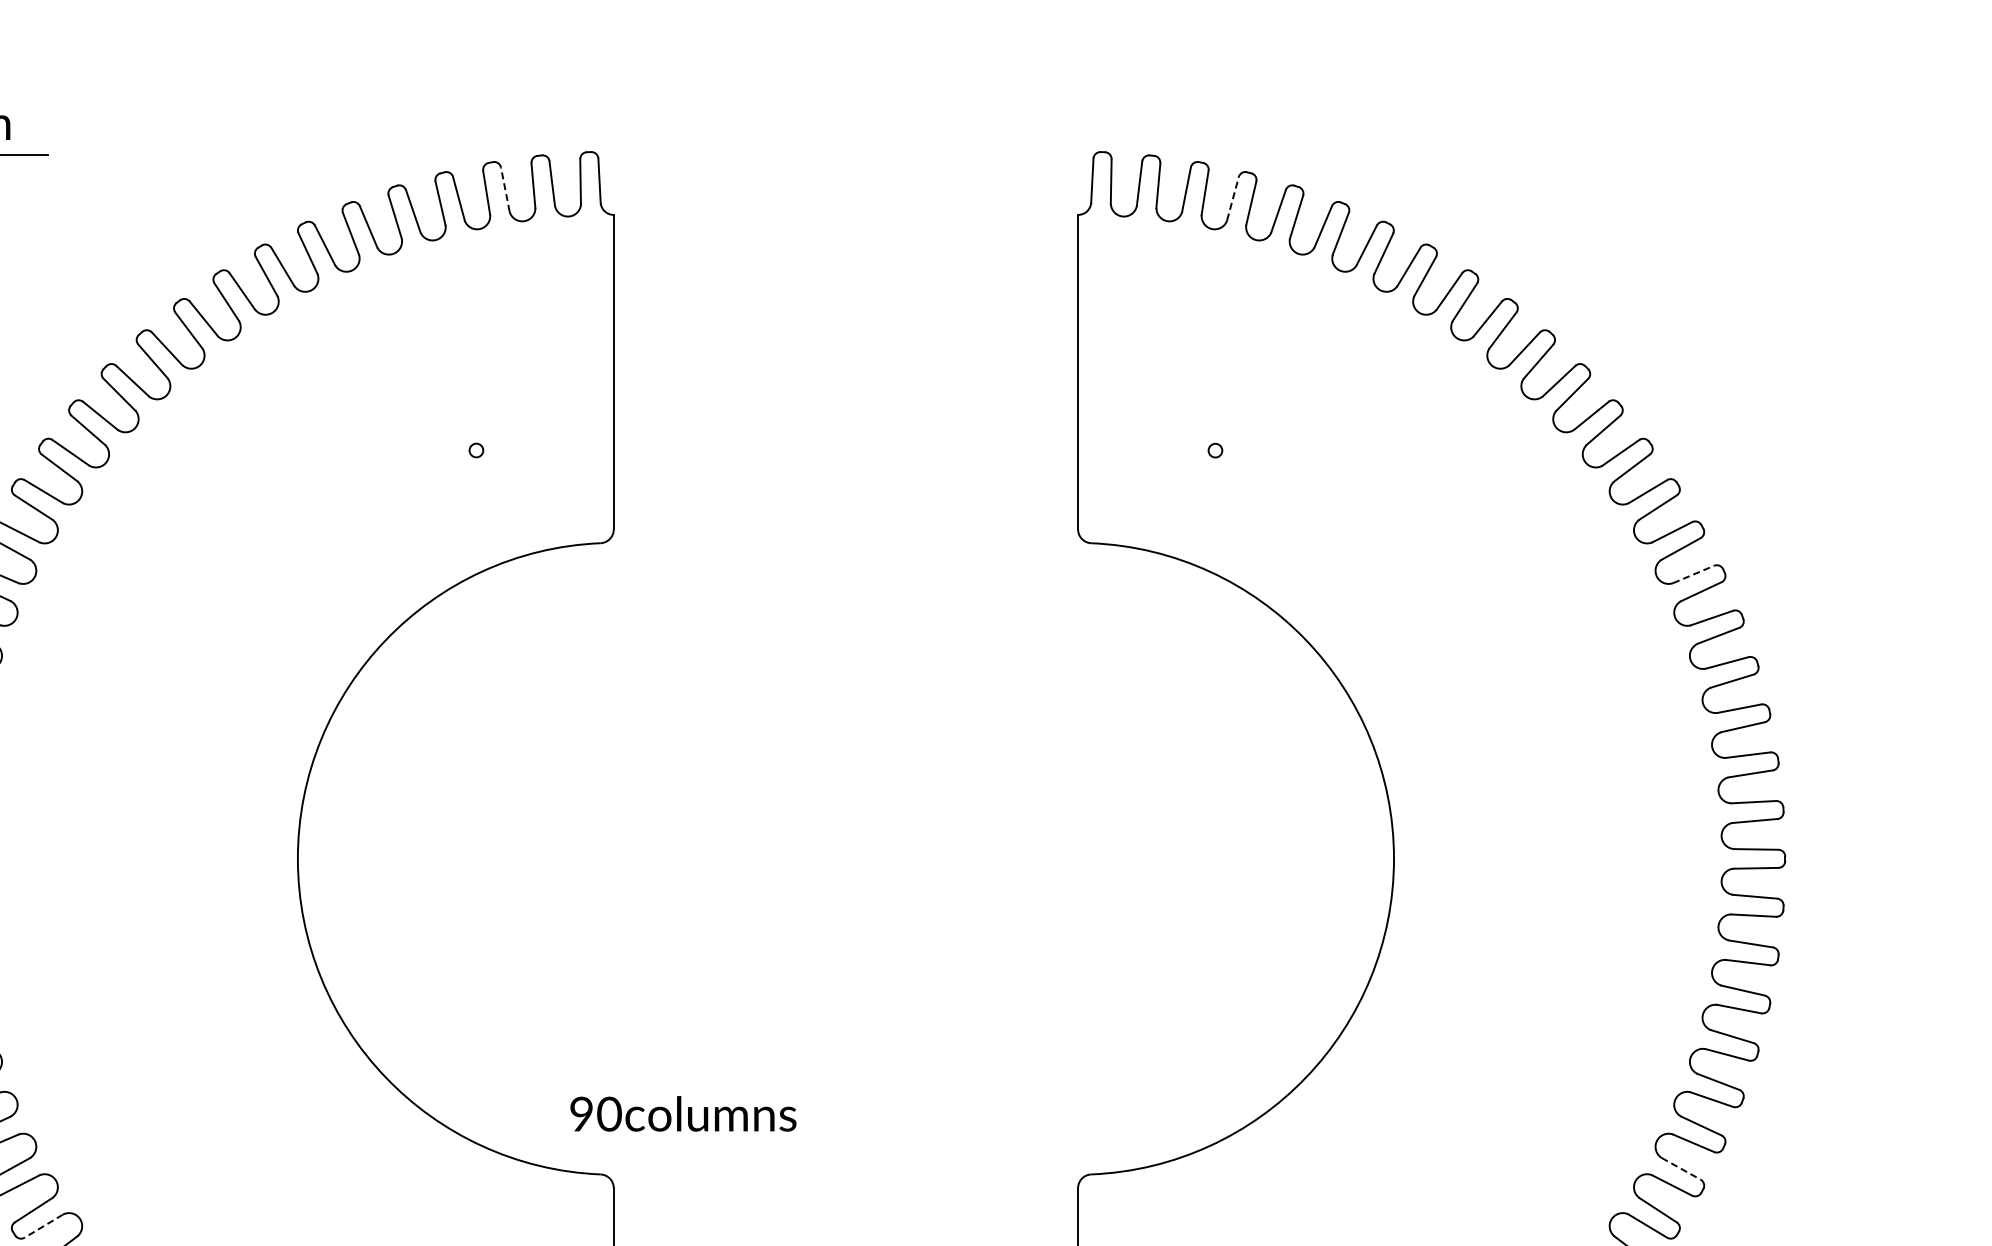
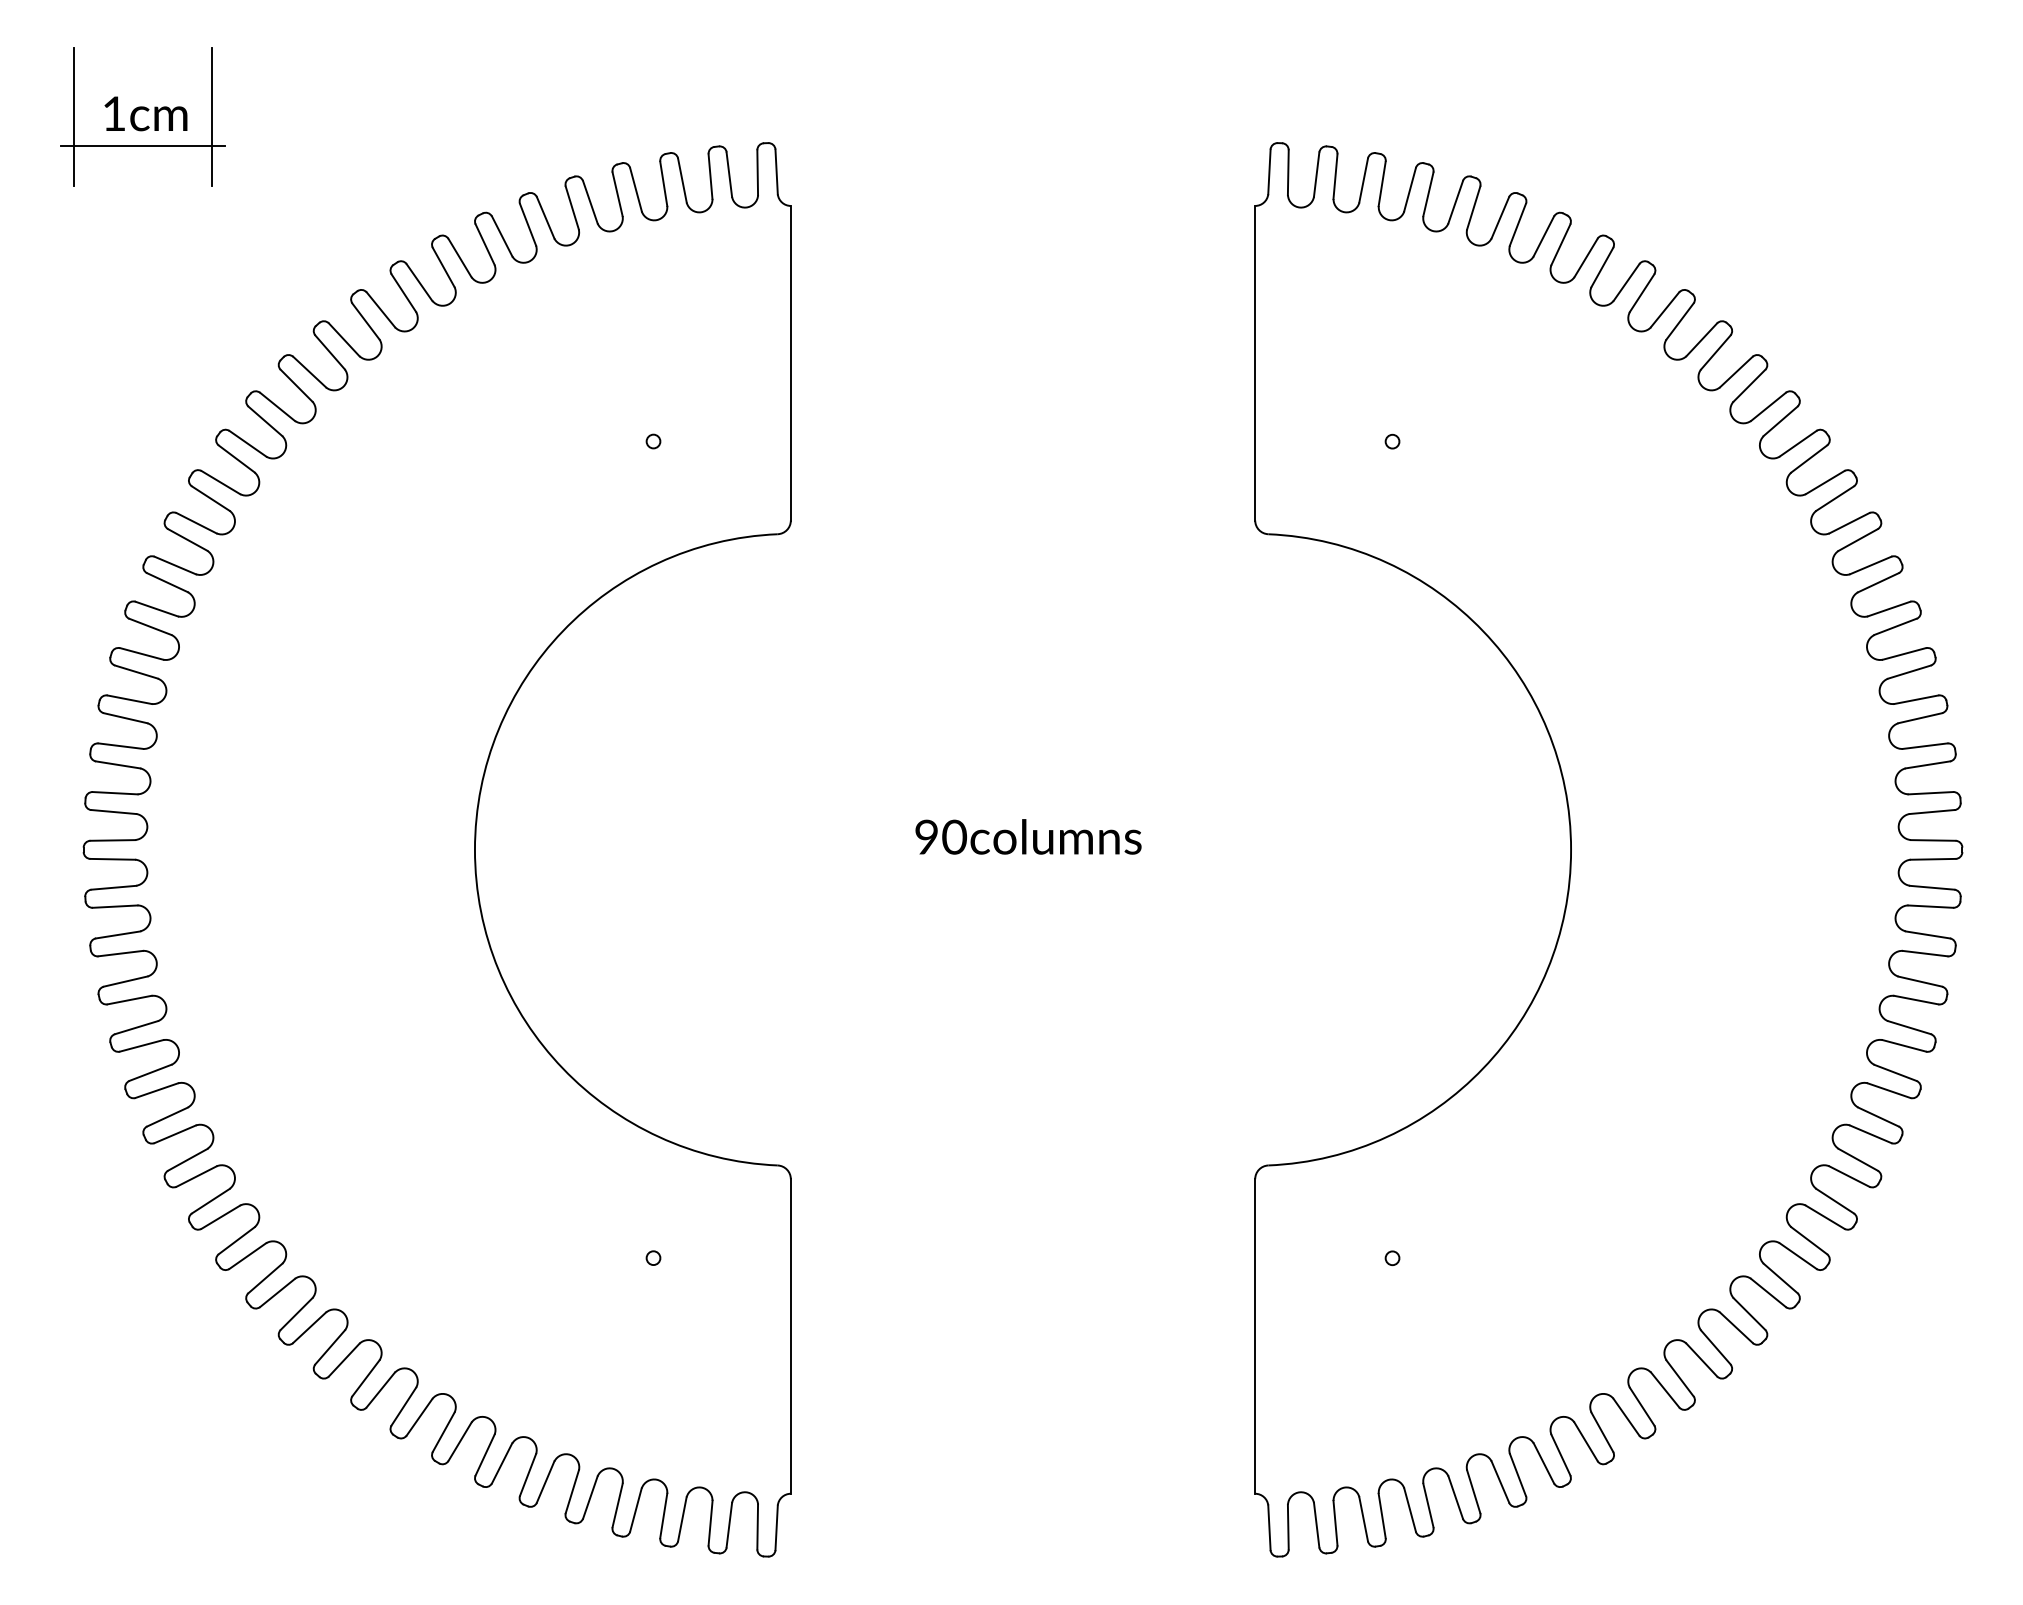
line: (34, 125) -> (211, 116), added
line: (505, 189) -> (682, 180), dashed -> solid
line: (1233, 198) -> (1410, 189), dashed -> solid
line: (1694, 574) -> (1871, 565), dashed -> solid
text: (683, 1113) -> (1028, 836), moved
line: (1681, 1169) -> (1858, 1160), dashed -> solid
line: (43, 1226) -> (220, 1217), dashed -> solid

